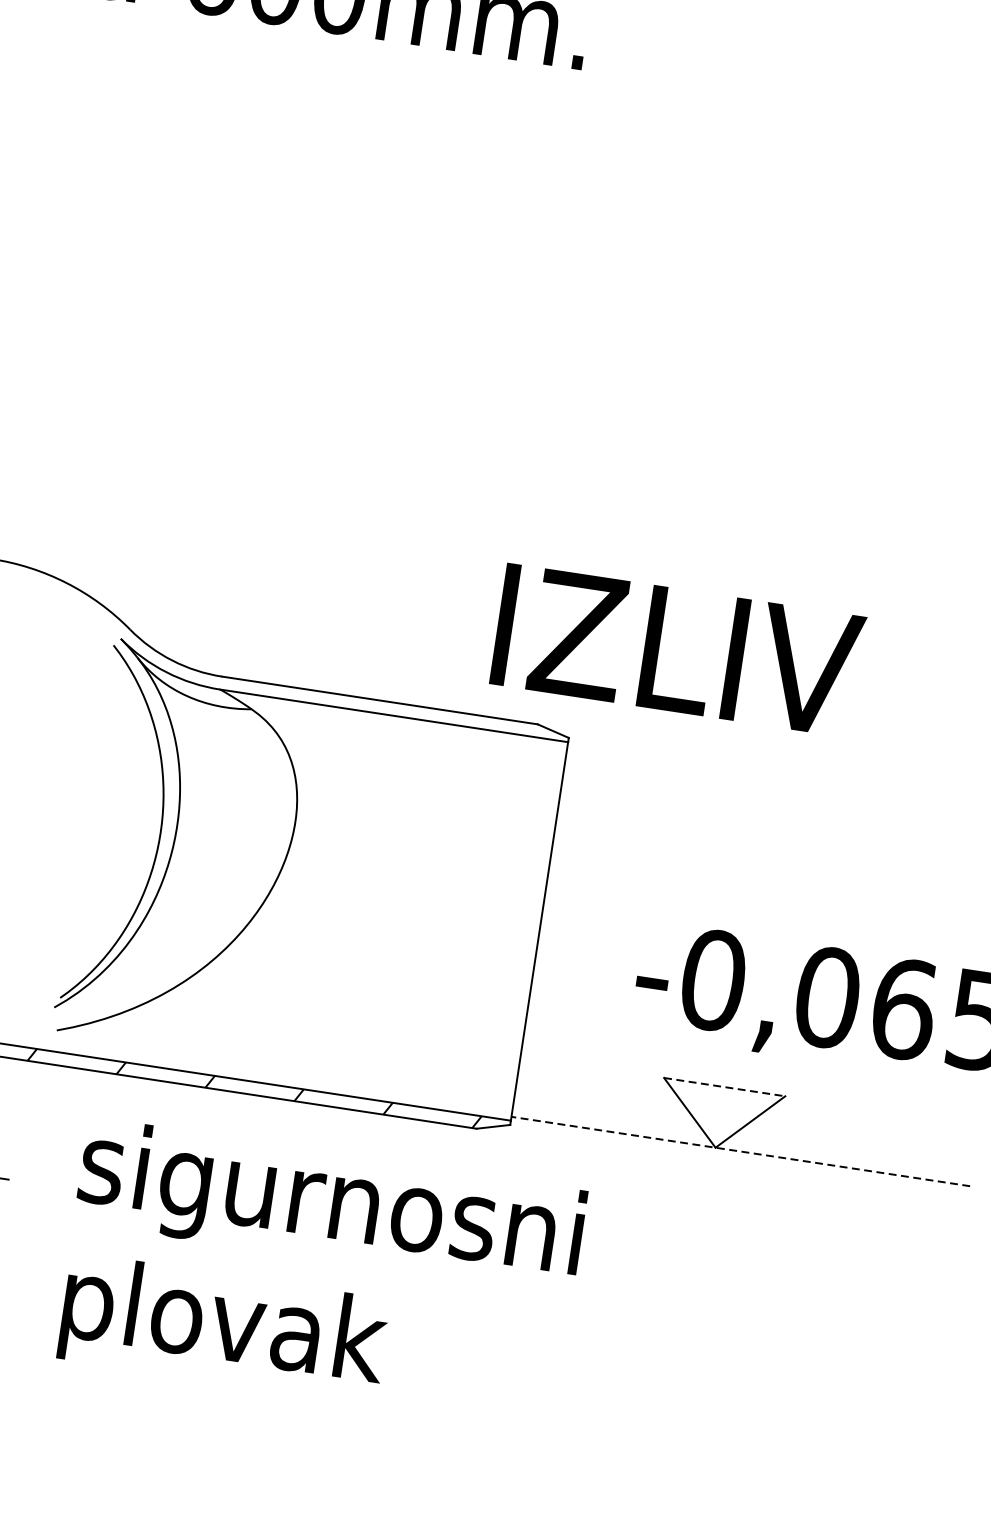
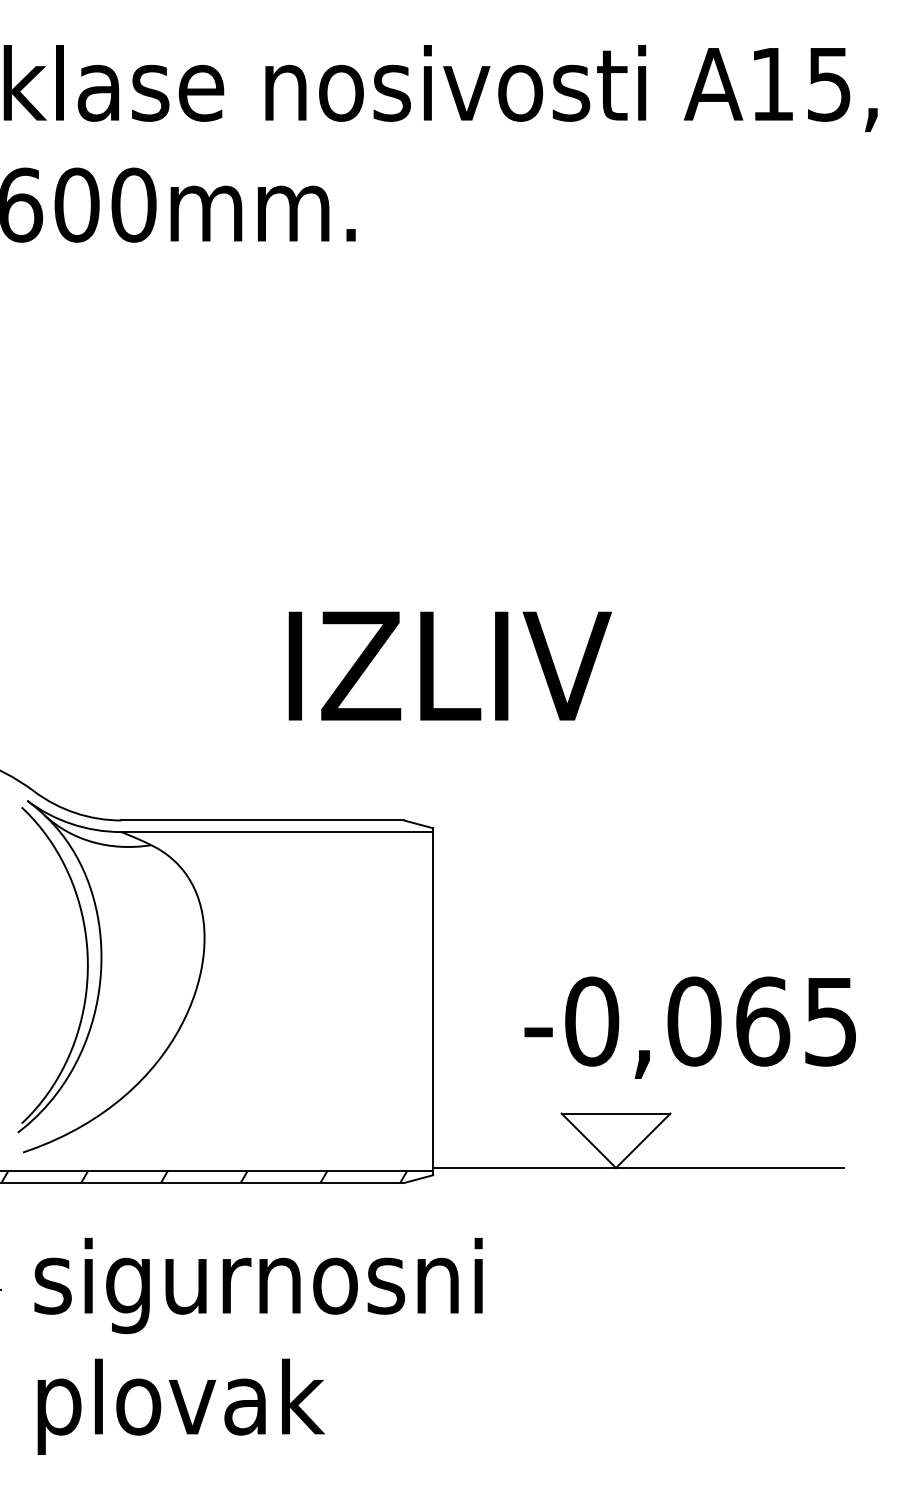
text: (677, 649) -> (449, 665), moved
line: (725, 1087) -> (616, 1113), dashed -> solid
line: (740, 1152) -> (638, 1168), dashed -> solid
text: (320, 1274) -> (258, 1346), moved

